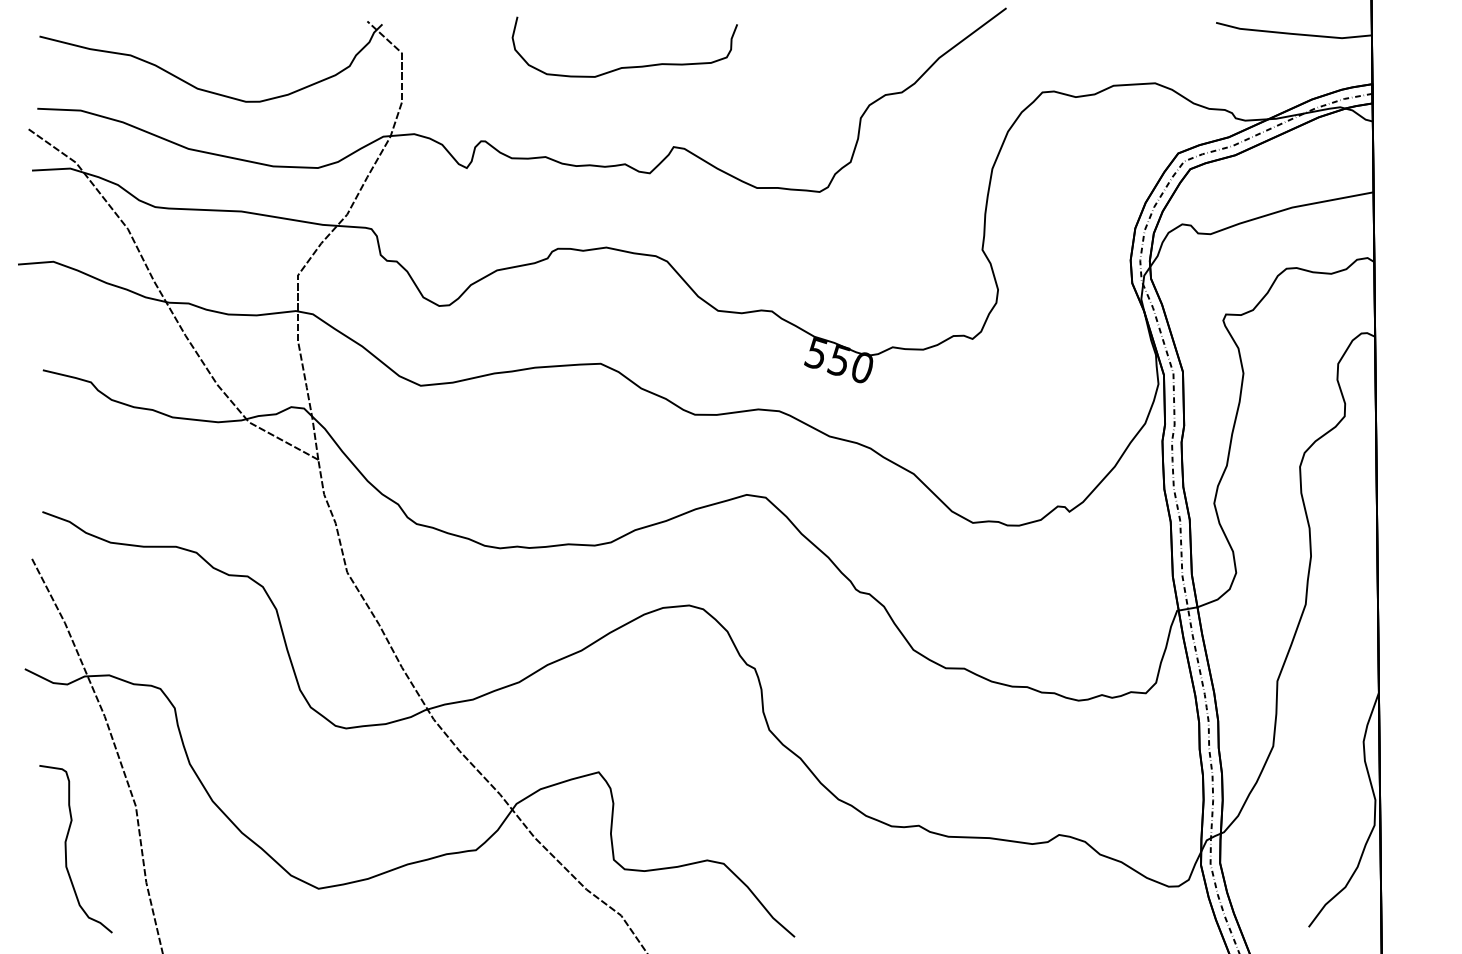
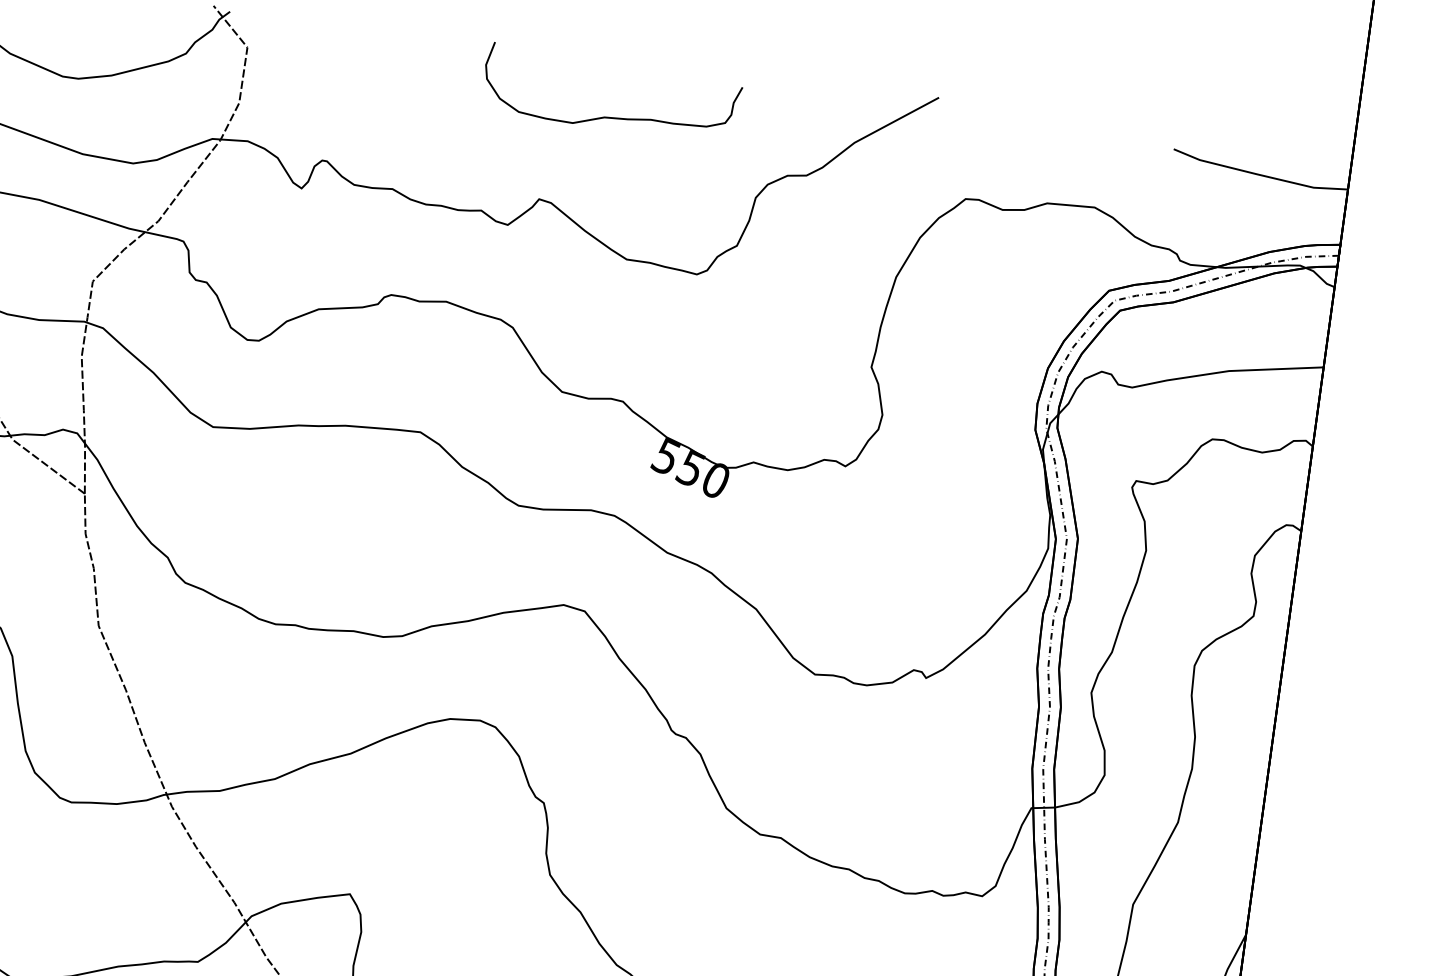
curve: (624, 66) -> (607, 116), moved

